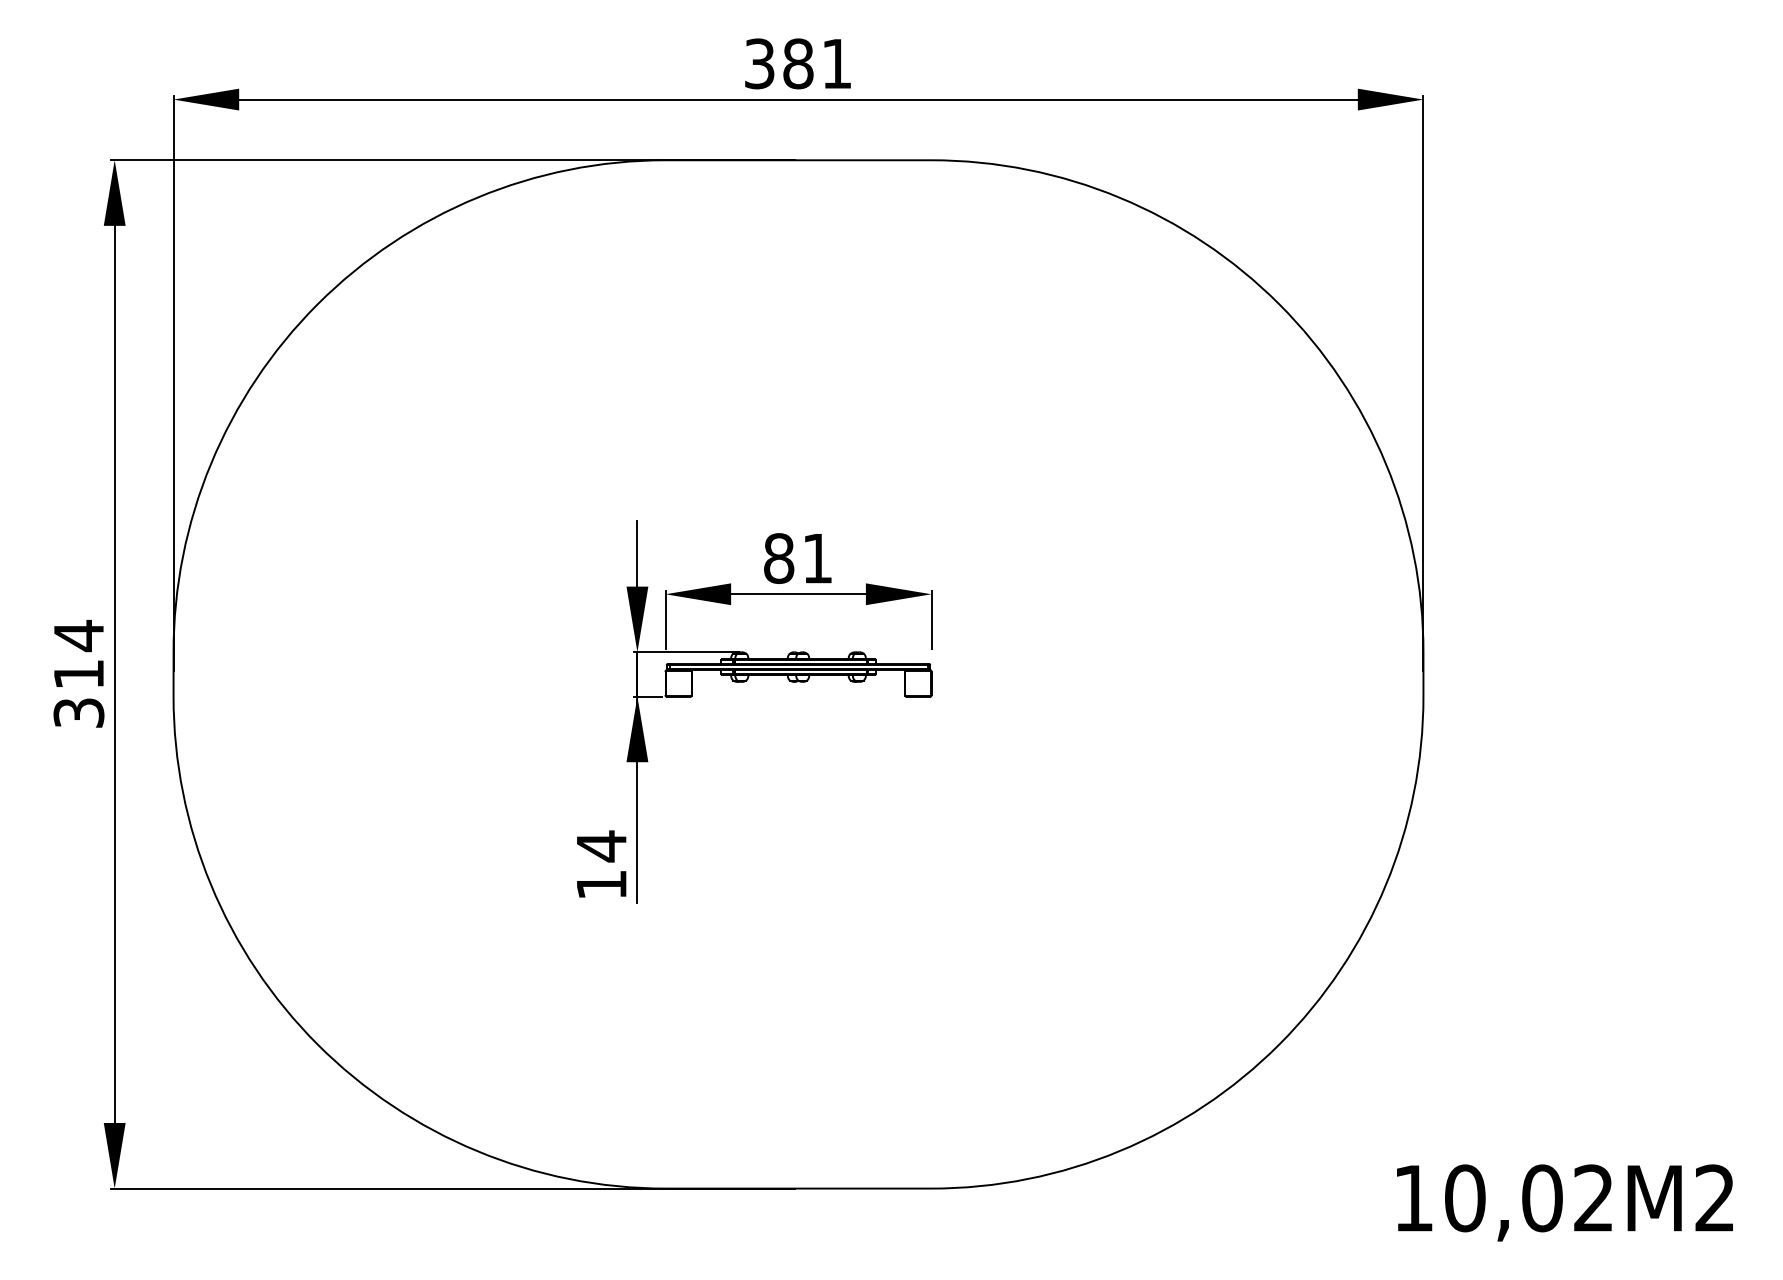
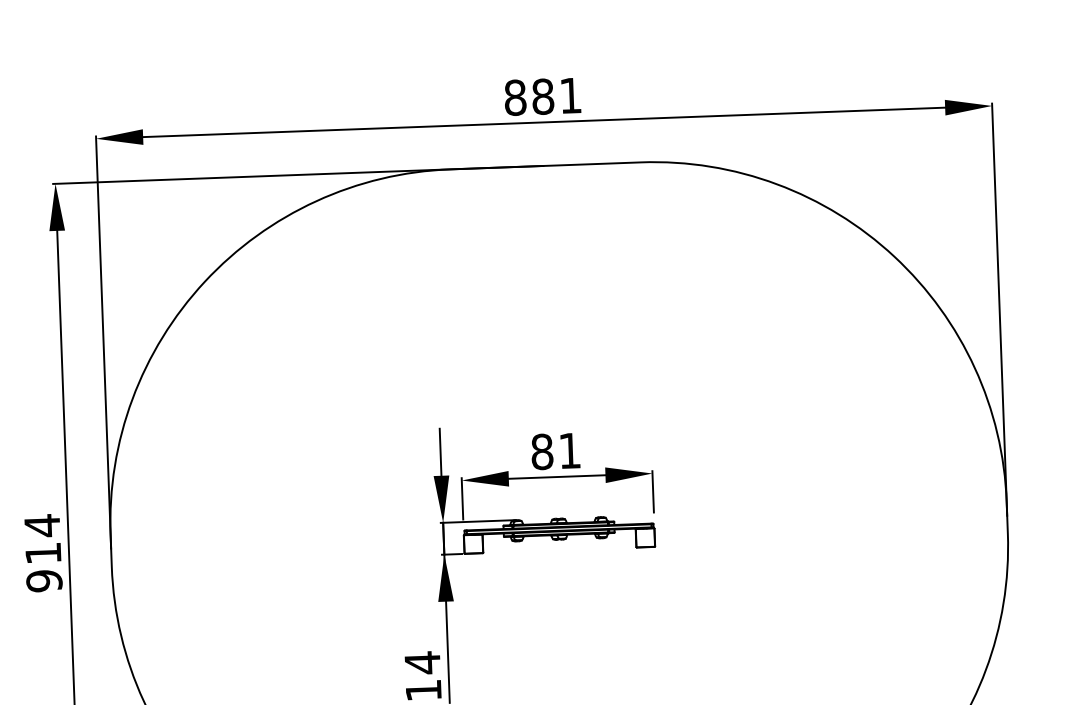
text: (759, 63) -> (515, 97), 381 -> 881
text: (78, 713) -> (44, 581), 314 -> 914

